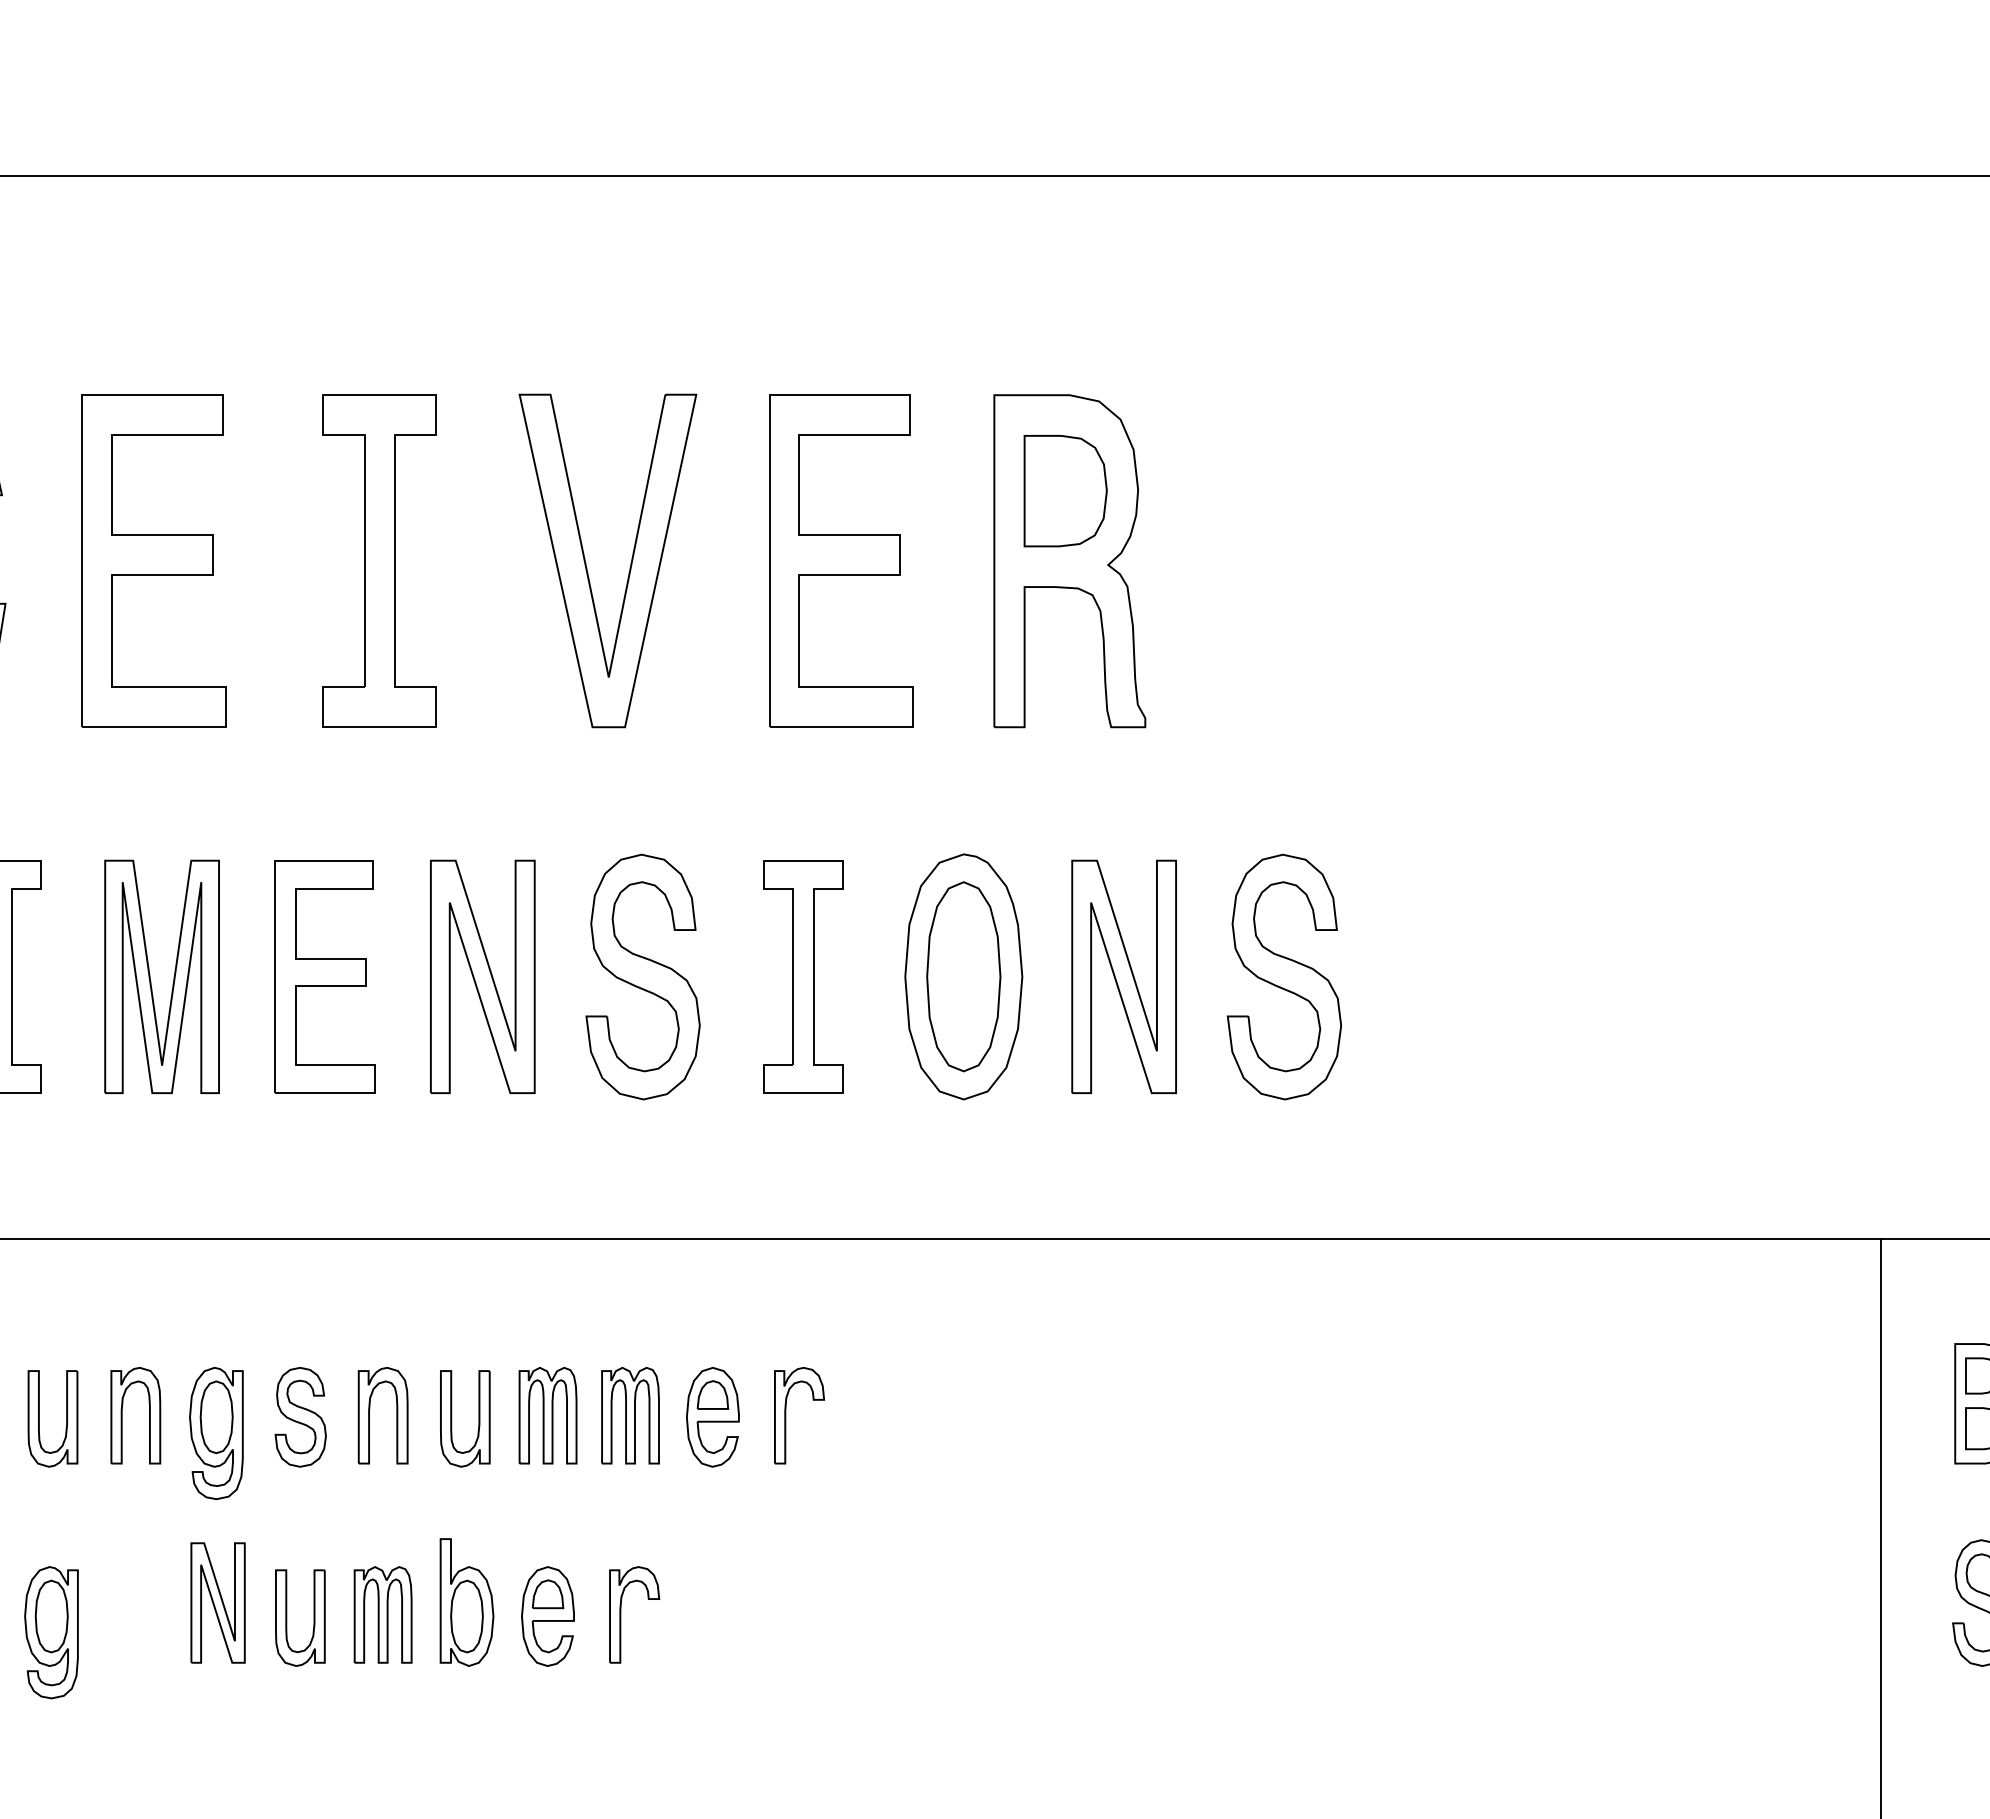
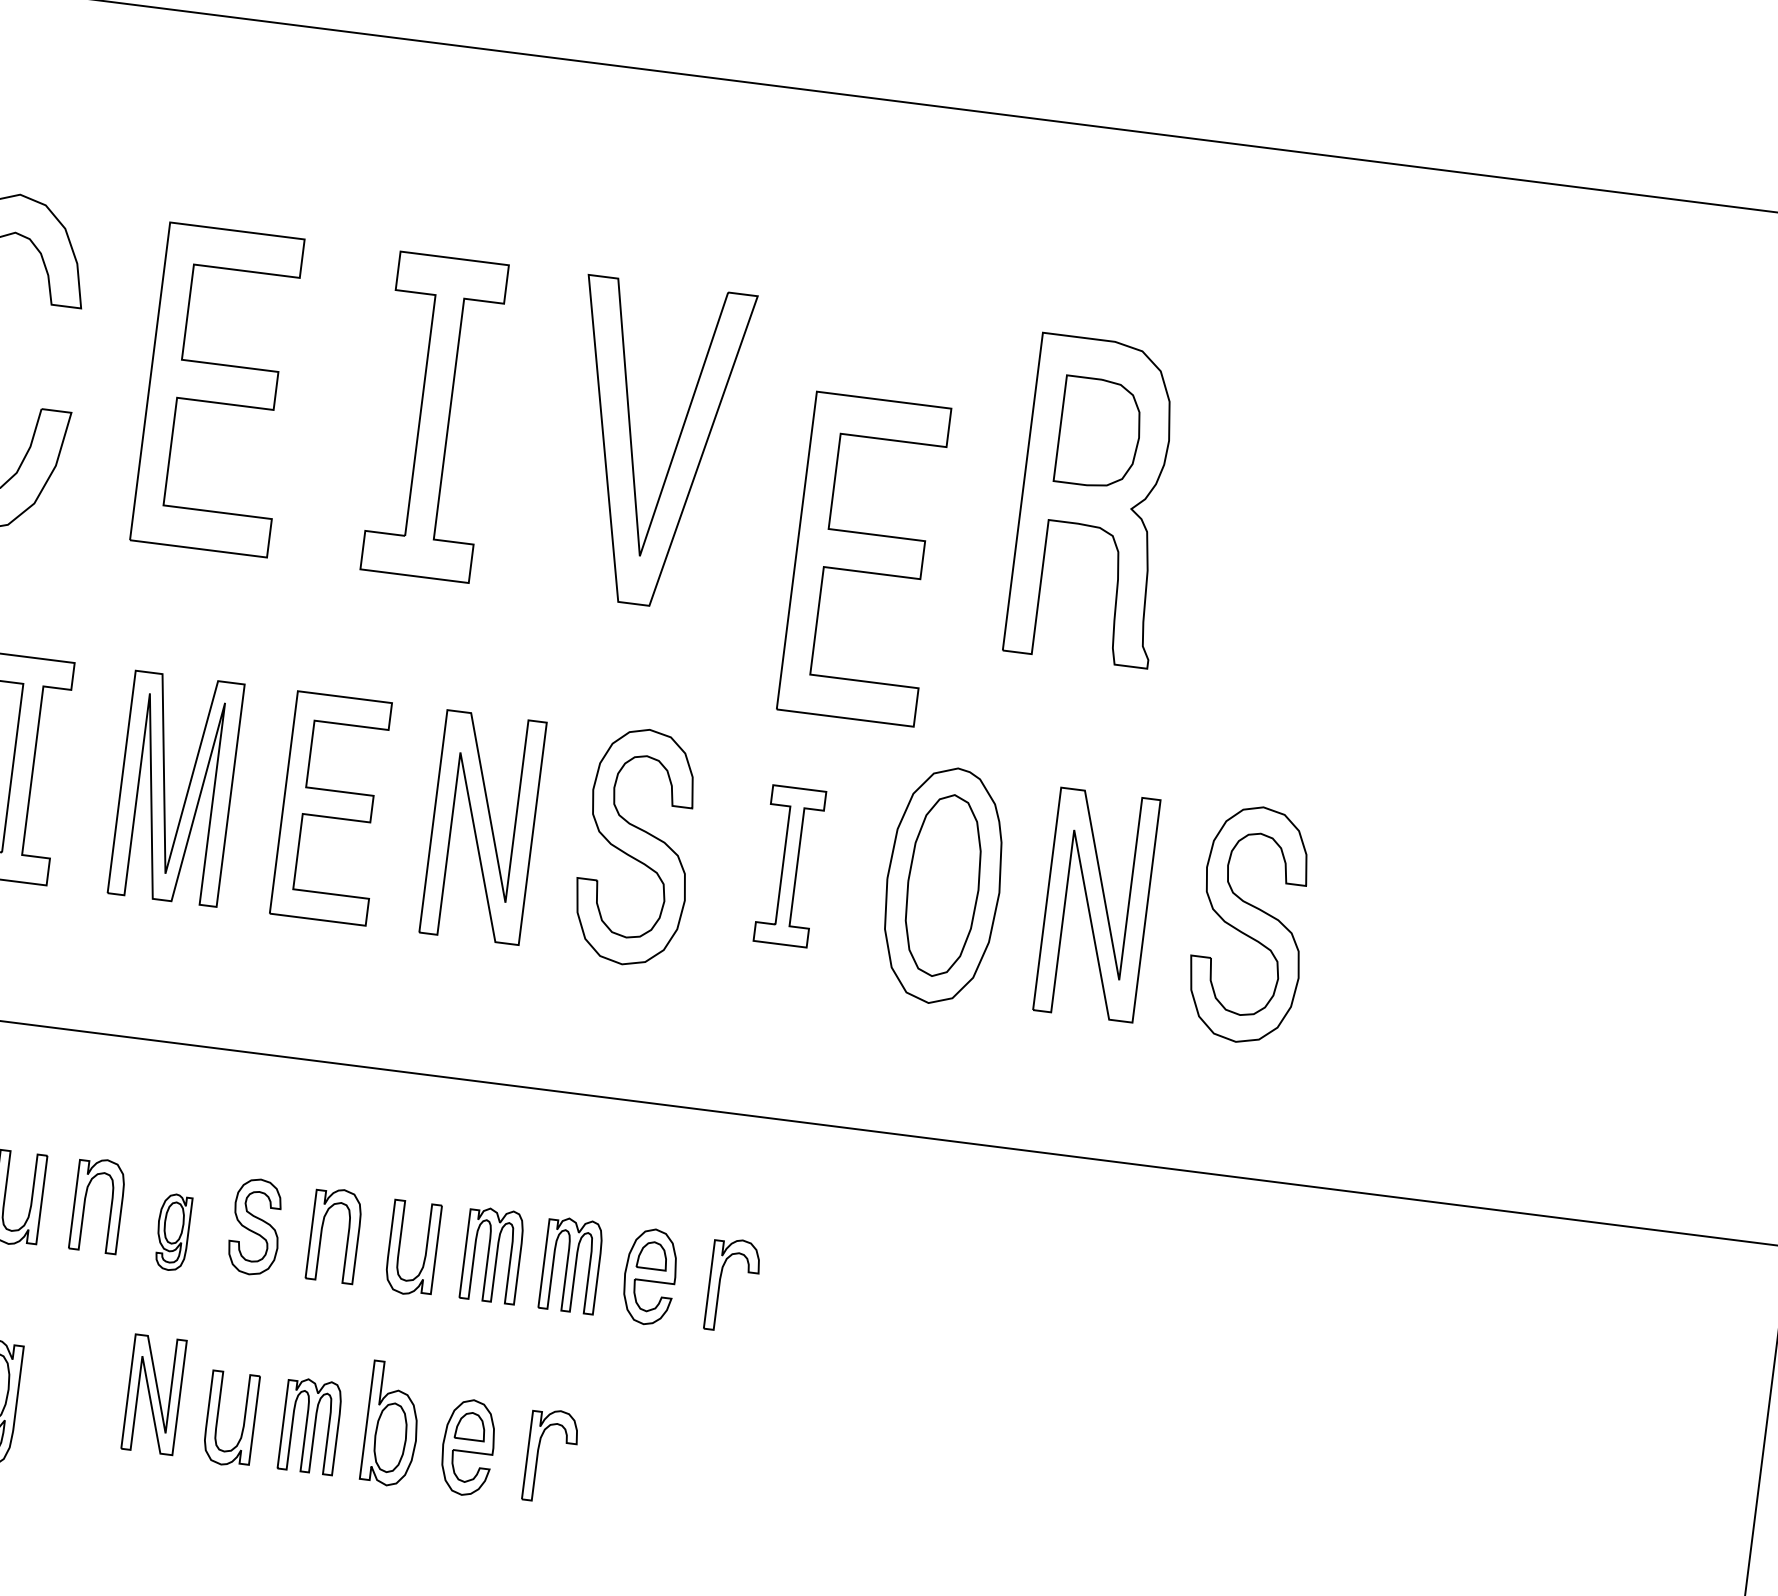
part: (841, 560) -> (865, 558), moved
part: (803, 976) -> (790, 865), size x0.7
part: (216, 1433) -> (173, 1232), size x0.6

